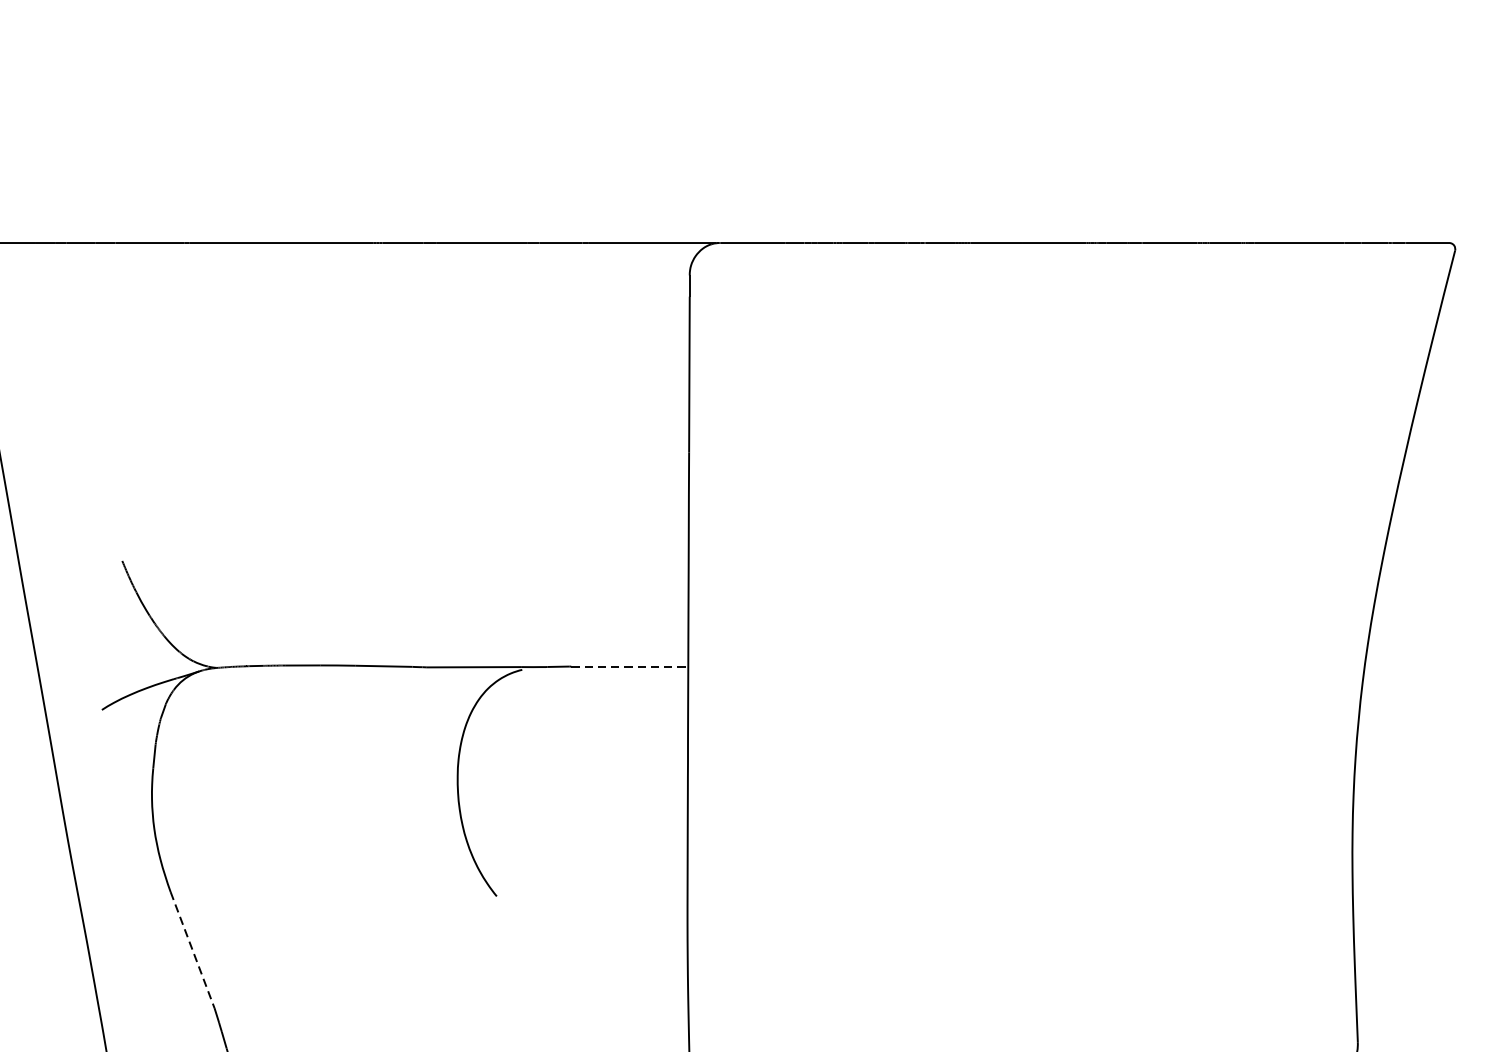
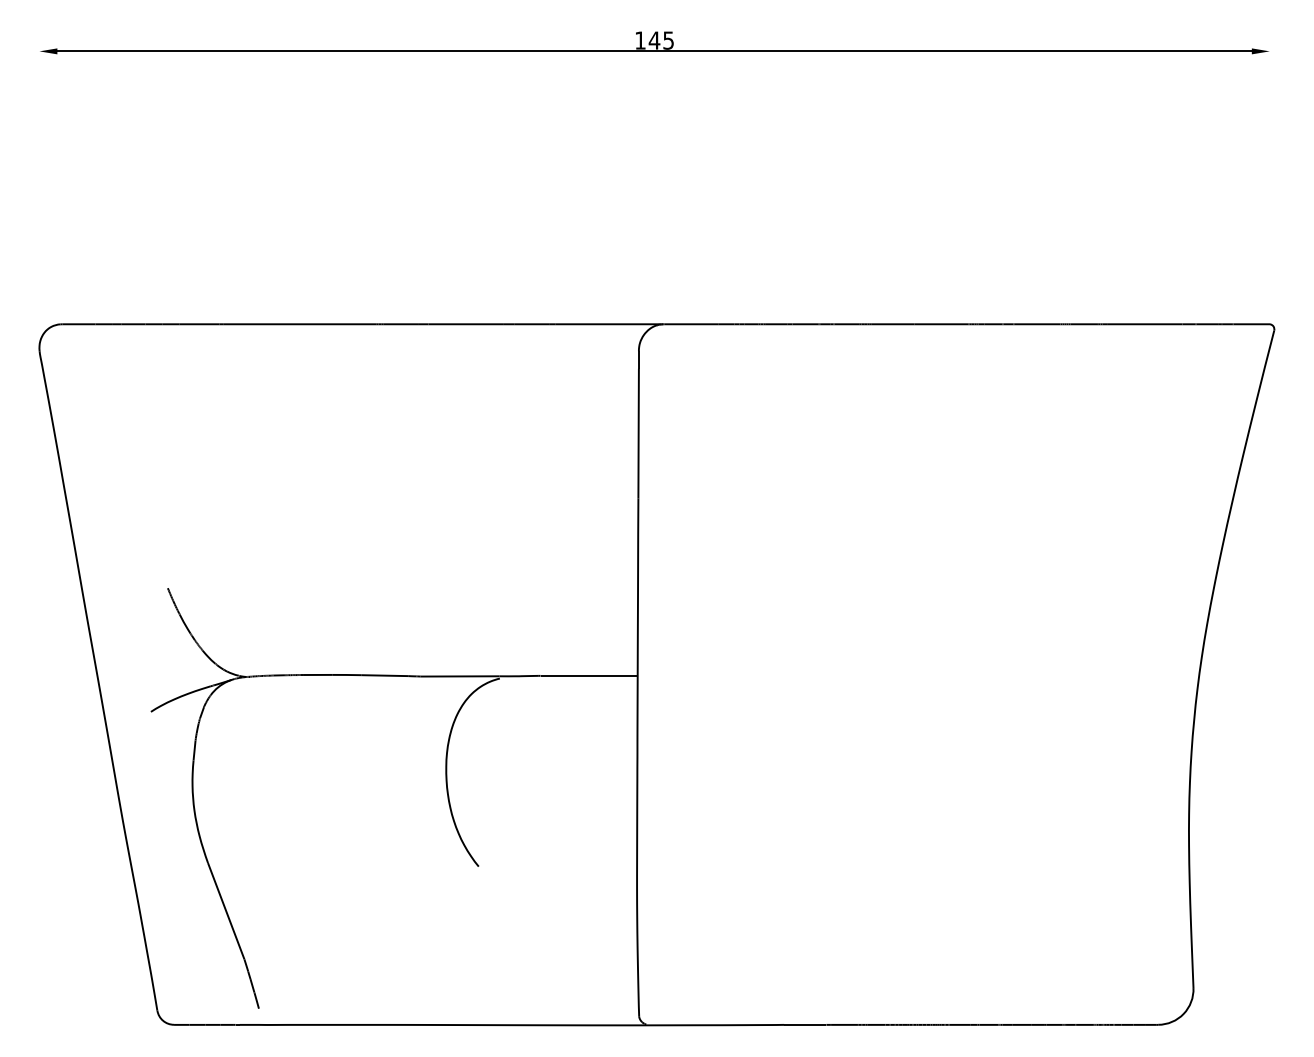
line: (630, 666) -> (589, 675), dashed -> solid
line: (192, 950) -> (226, 911), dashed -> solid

